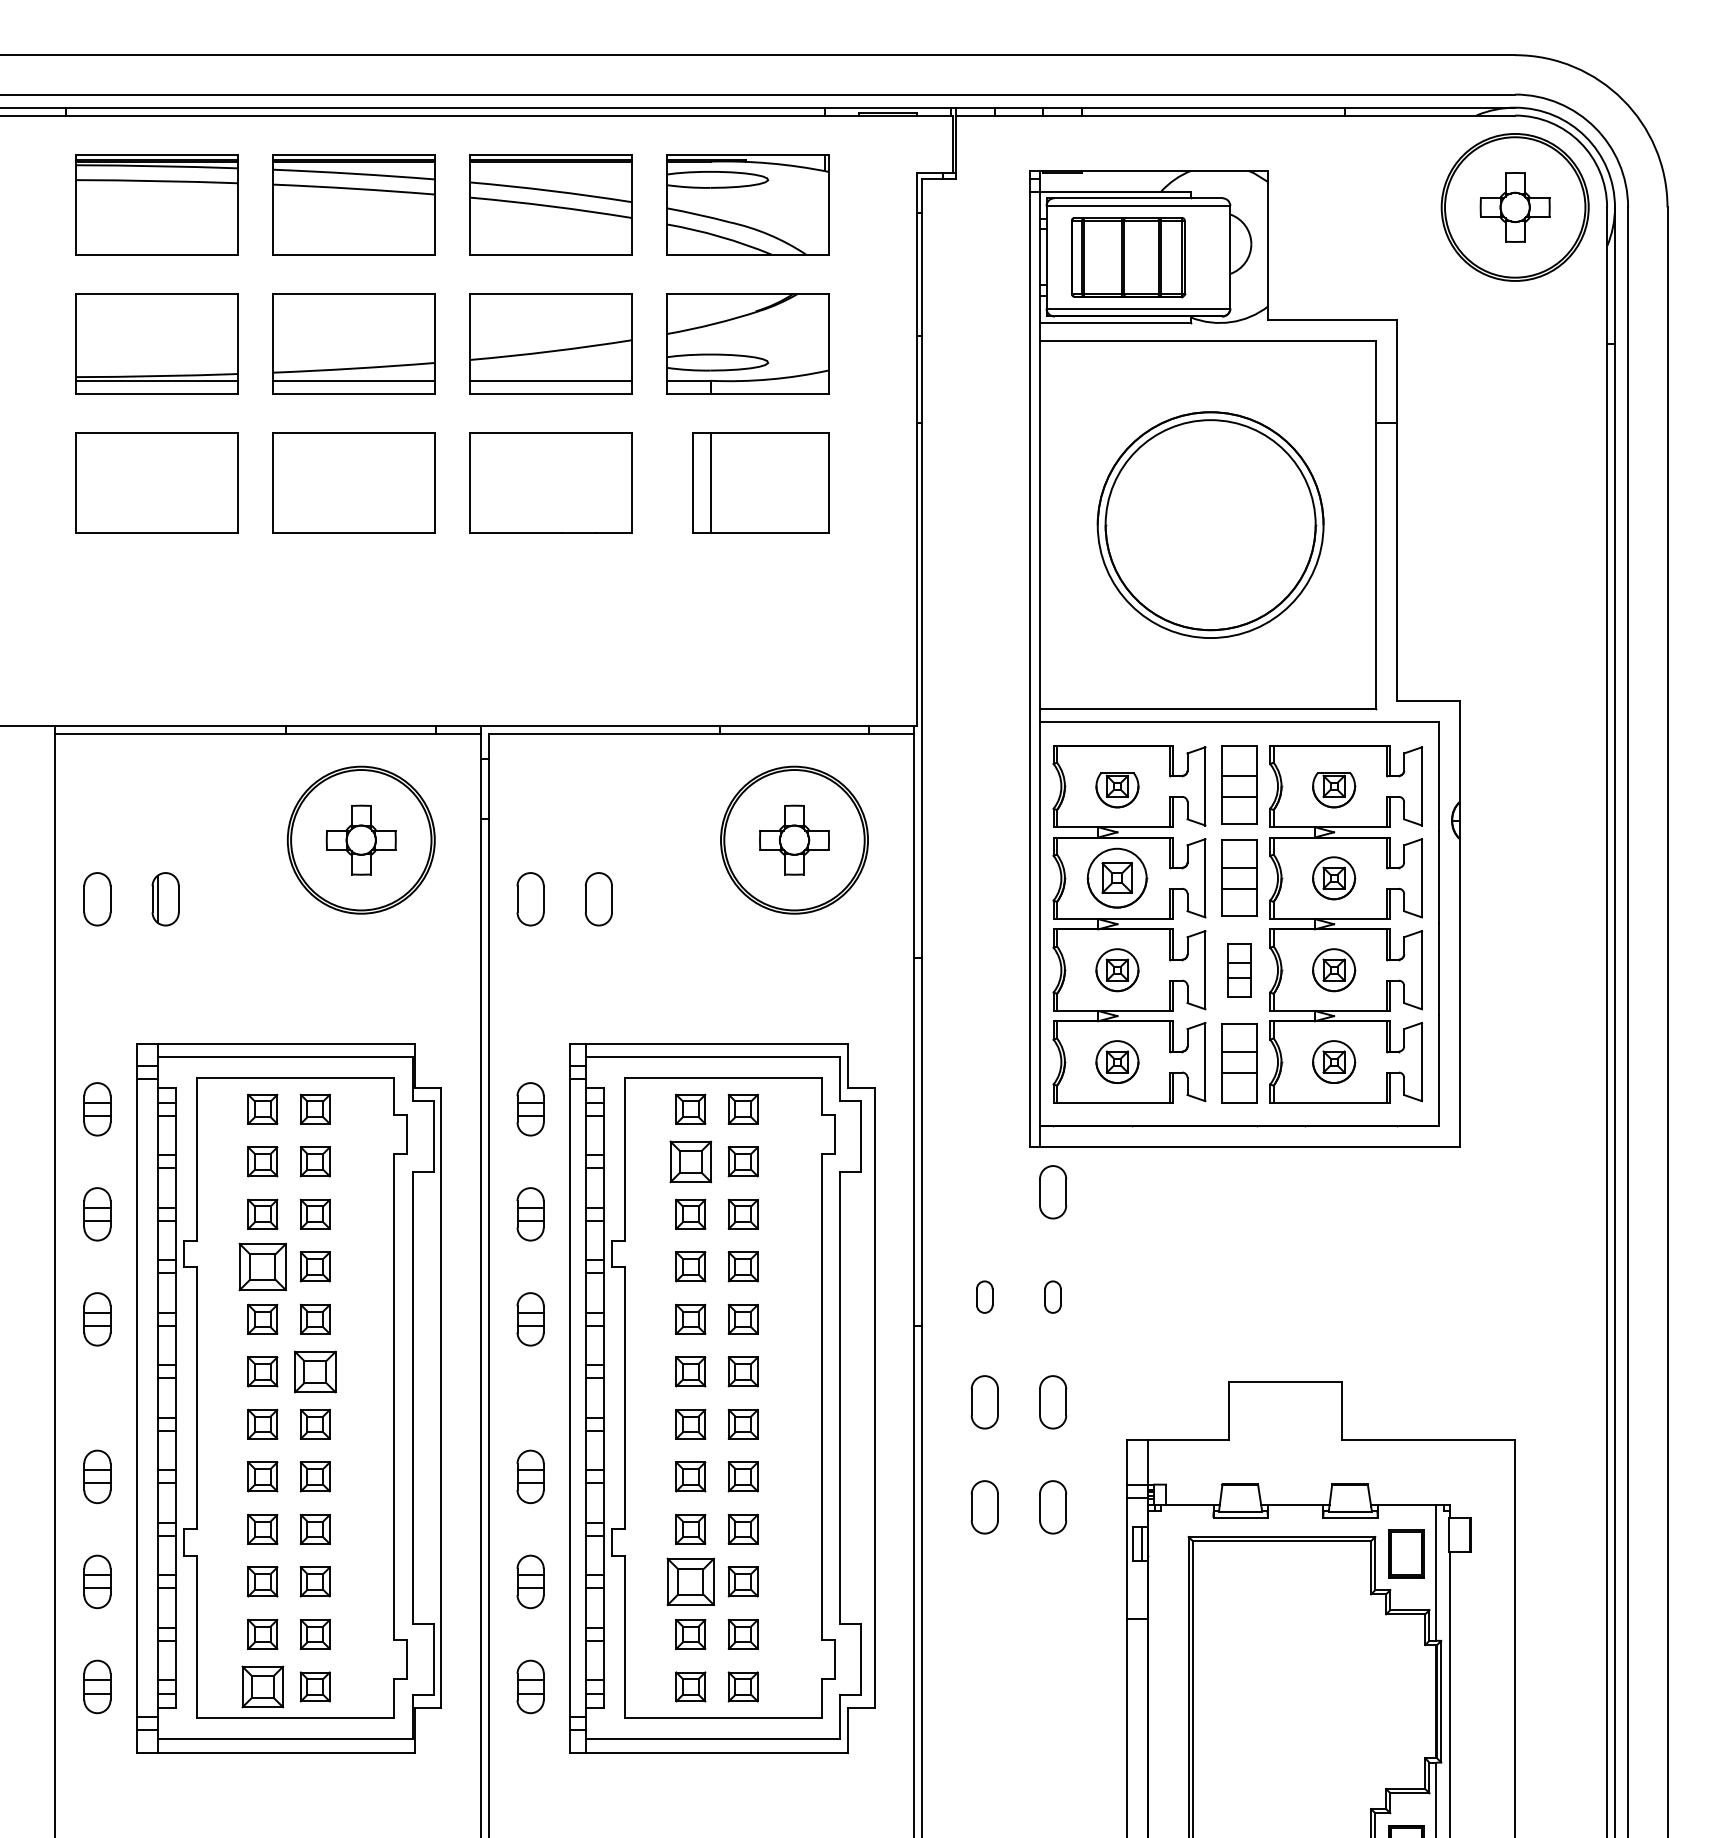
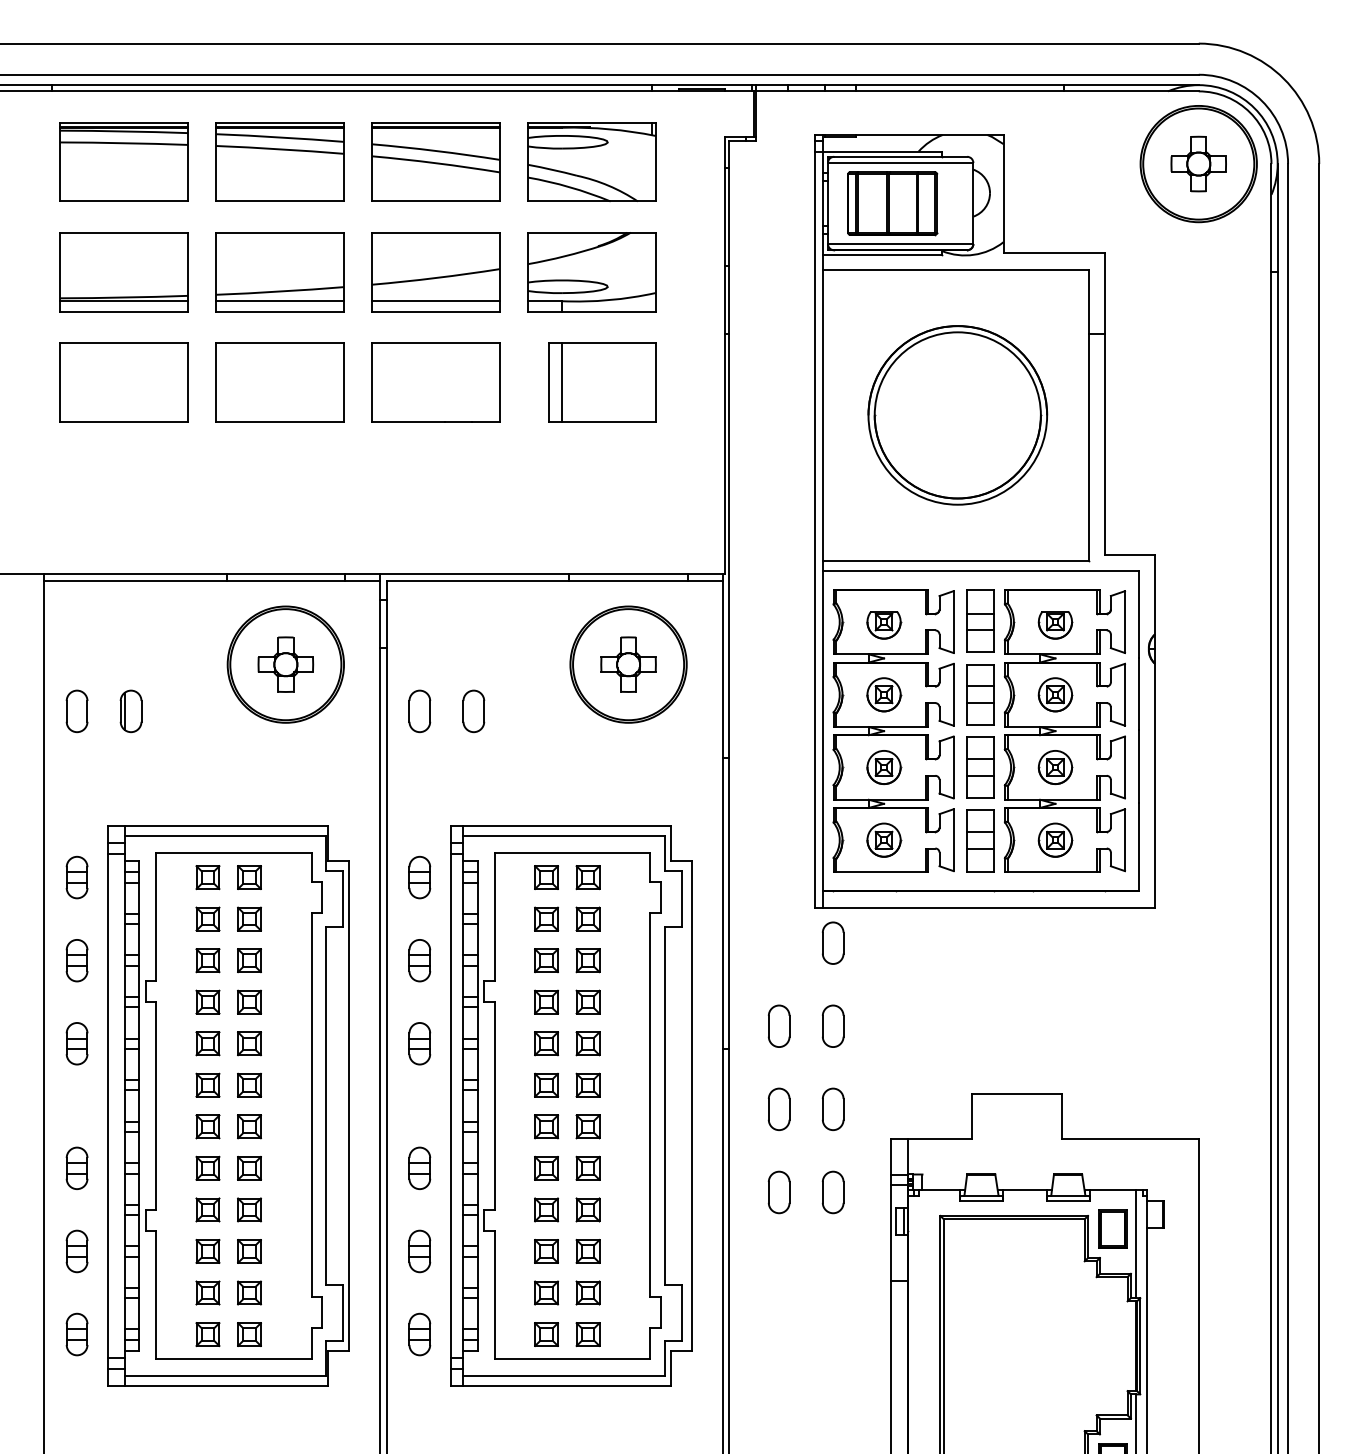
part: (1117, 877) -> (884, 694), size x0.71
part: (1239, 970) -> (980, 767), size x1.43
part: (690, 1161) -> (546, 918), size x0.71
part: (262, 1265) -> (207, 1001), size x0.62
part: (984, 1296) -> (778, 1025), size x1.67
part: (1052, 1296) -> (832, 1025), size x1.67
part: (315, 1370) -> (249, 1084), size x0.71
part: (690, 1581) -> (546, 1251), size x0.62
part: (262, 1686) -> (207, 1334), size x0.71

